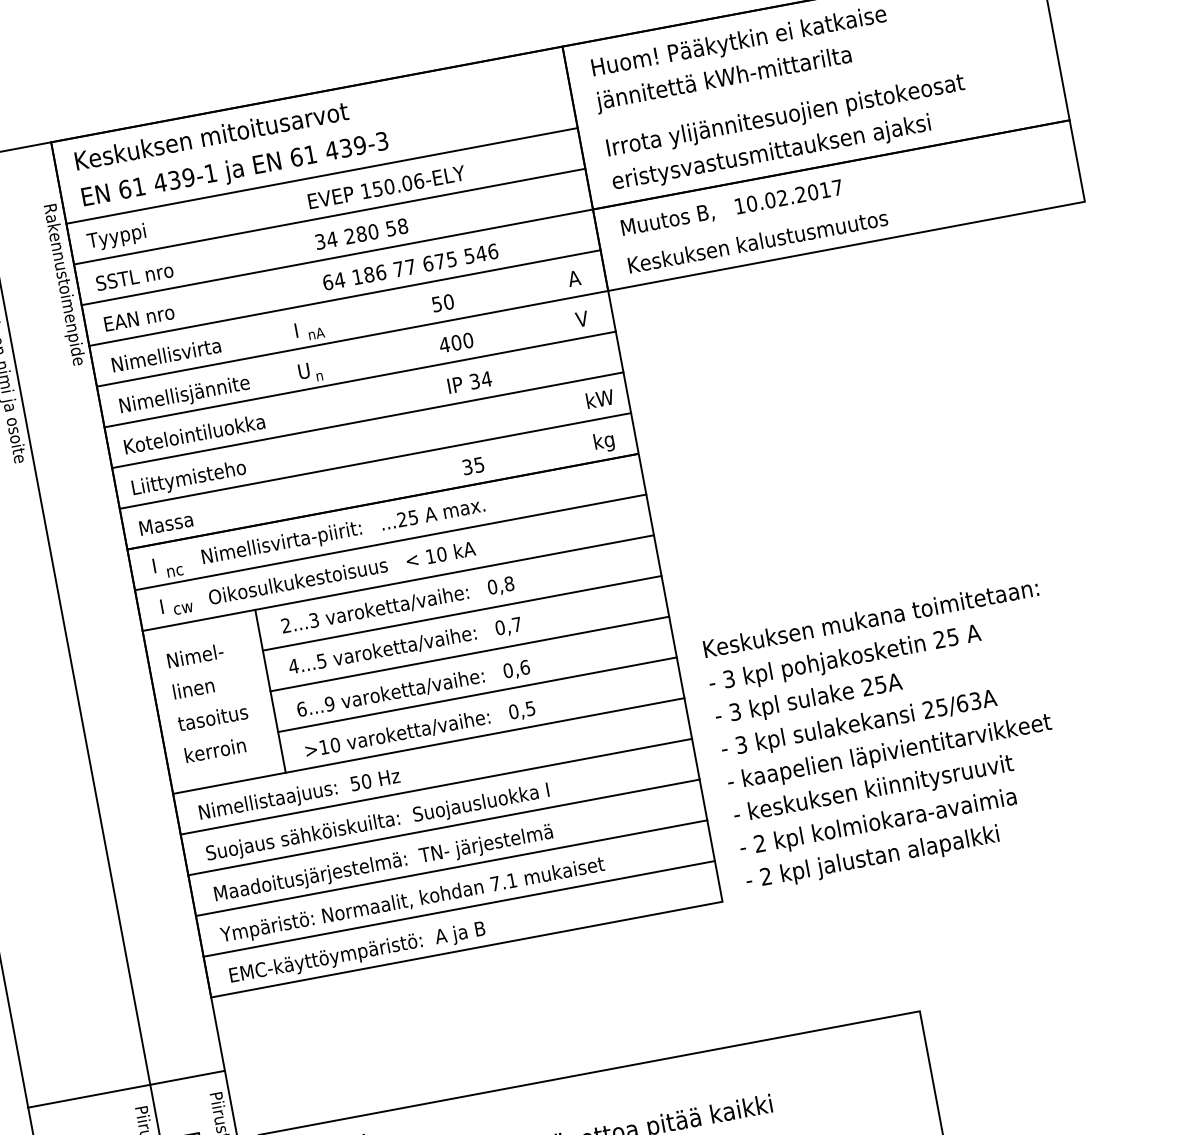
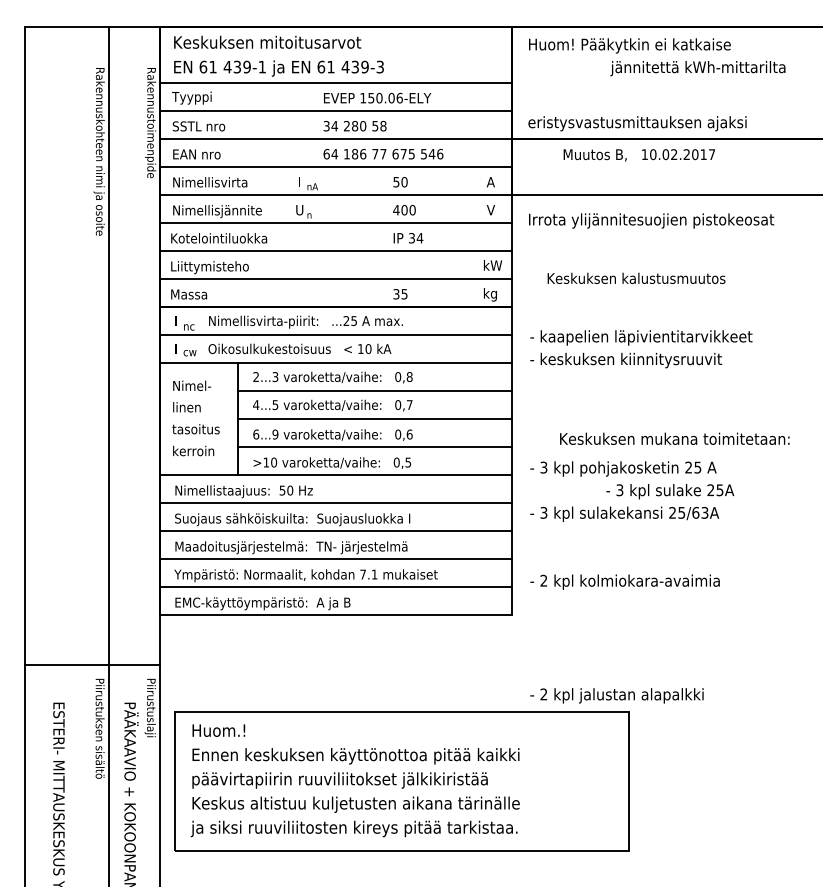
text: (723, 79) -> (697, 68), moved
text: (785, 116) -> (651, 220), moved
text: (732, 208) -> (639, 155), moved
text: (757, 240) -> (636, 277), moved
text: (870, 617) -> (674, 438), moved
text: (809, 700) -> (670, 491), moved
text: (892, 770) -> (641, 349), moved
text: (871, 858) -> (616, 695), moved

